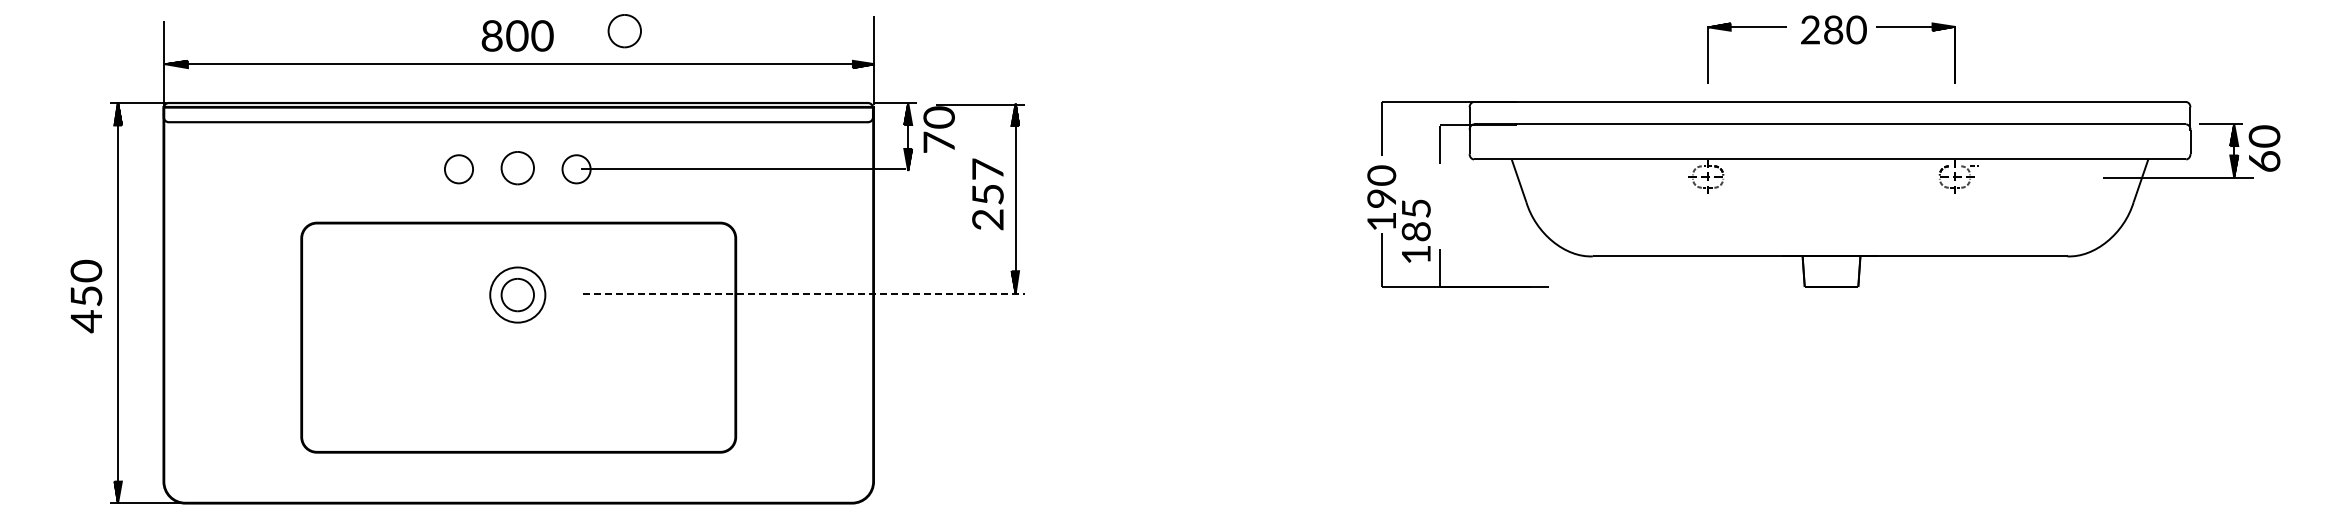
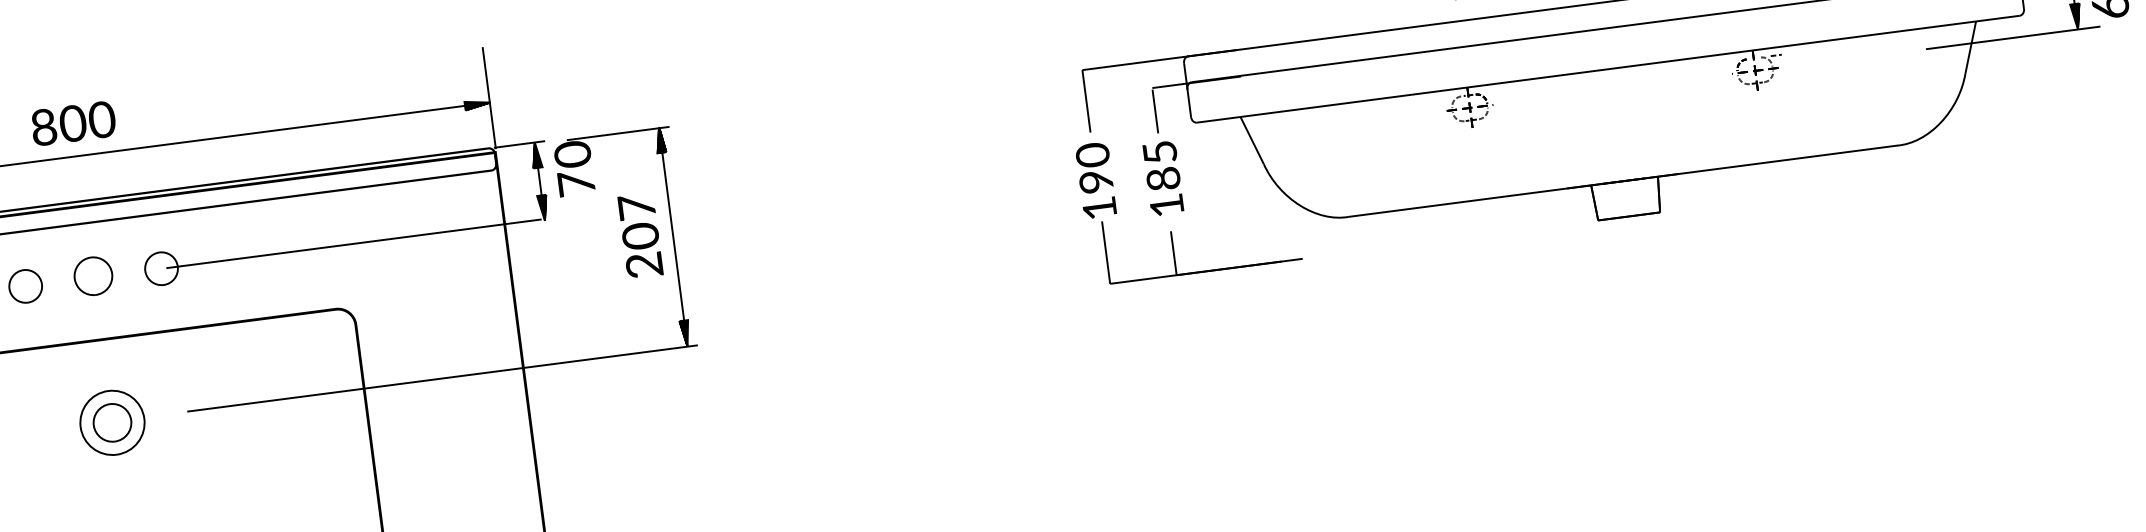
part: (624, 31) -> (196, 102), removed
text: (987, 194) -> (640, 236), 257 -> 207
text: (1415, 230) -> (1162, 177), moved
line: (803, 293) -> (442, 378), dashed -> solid

